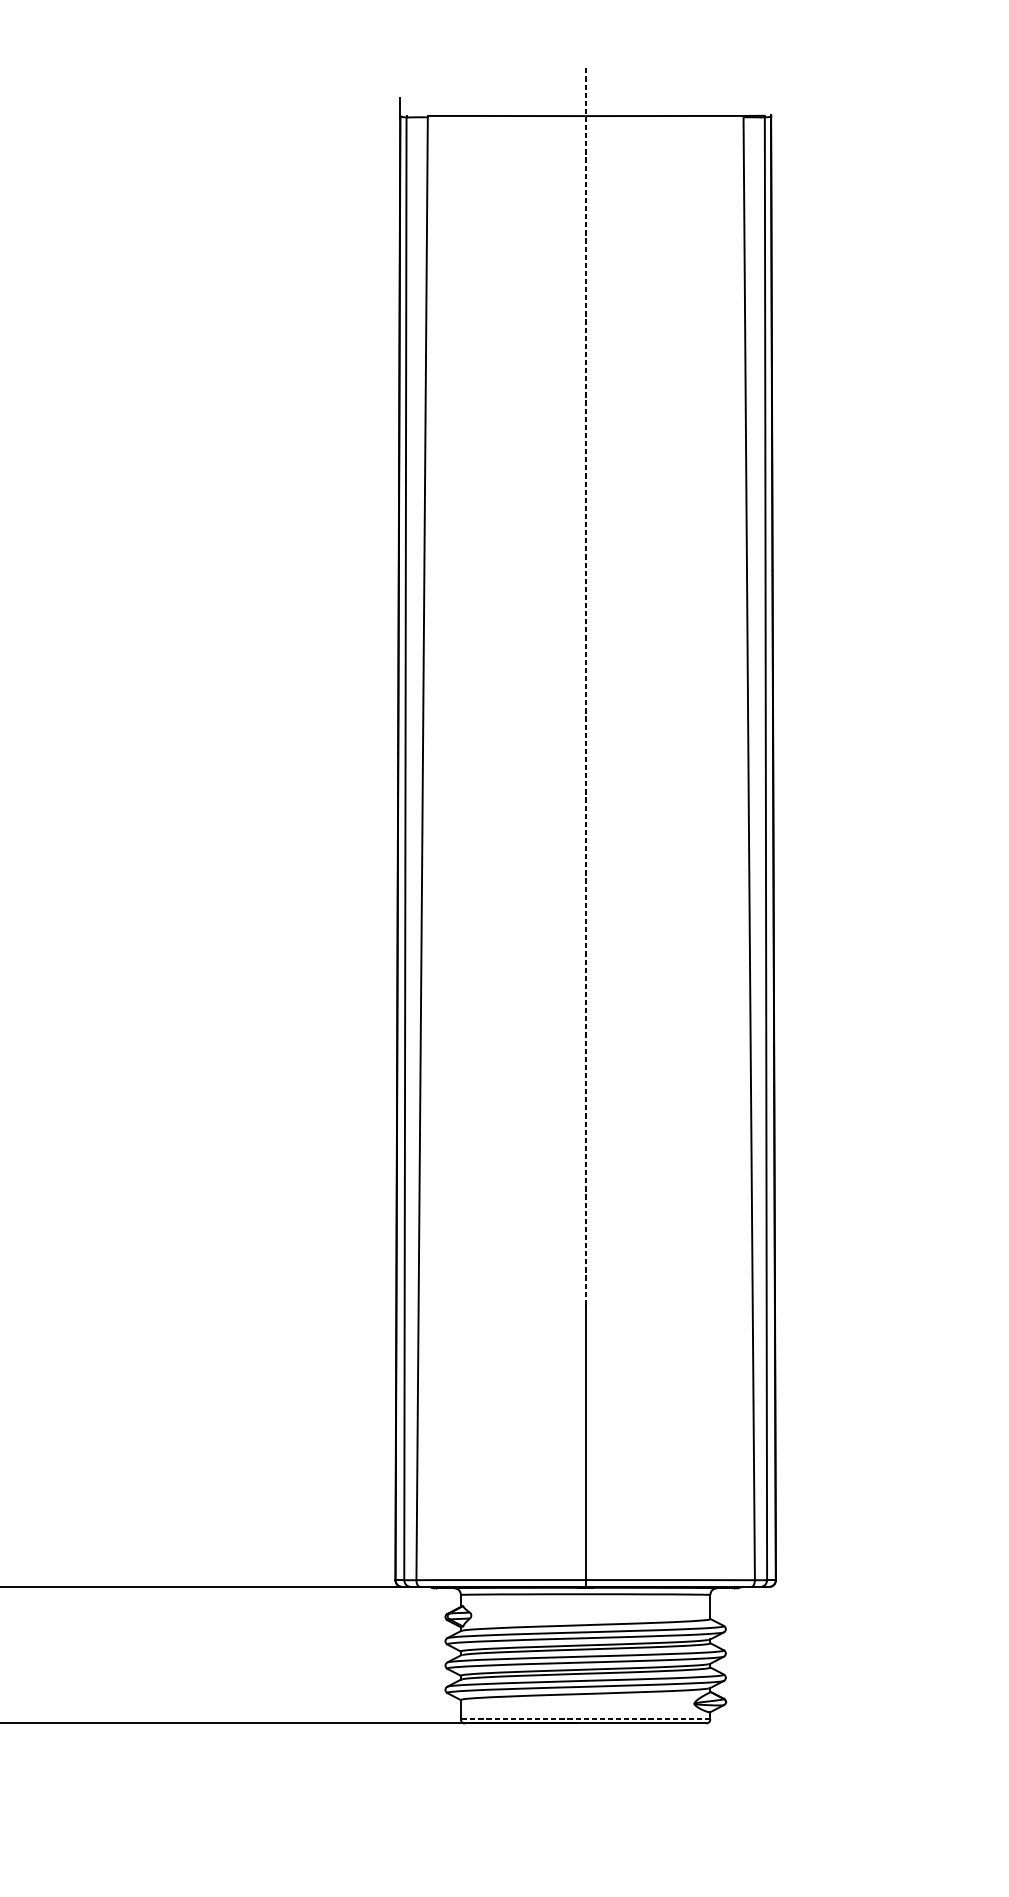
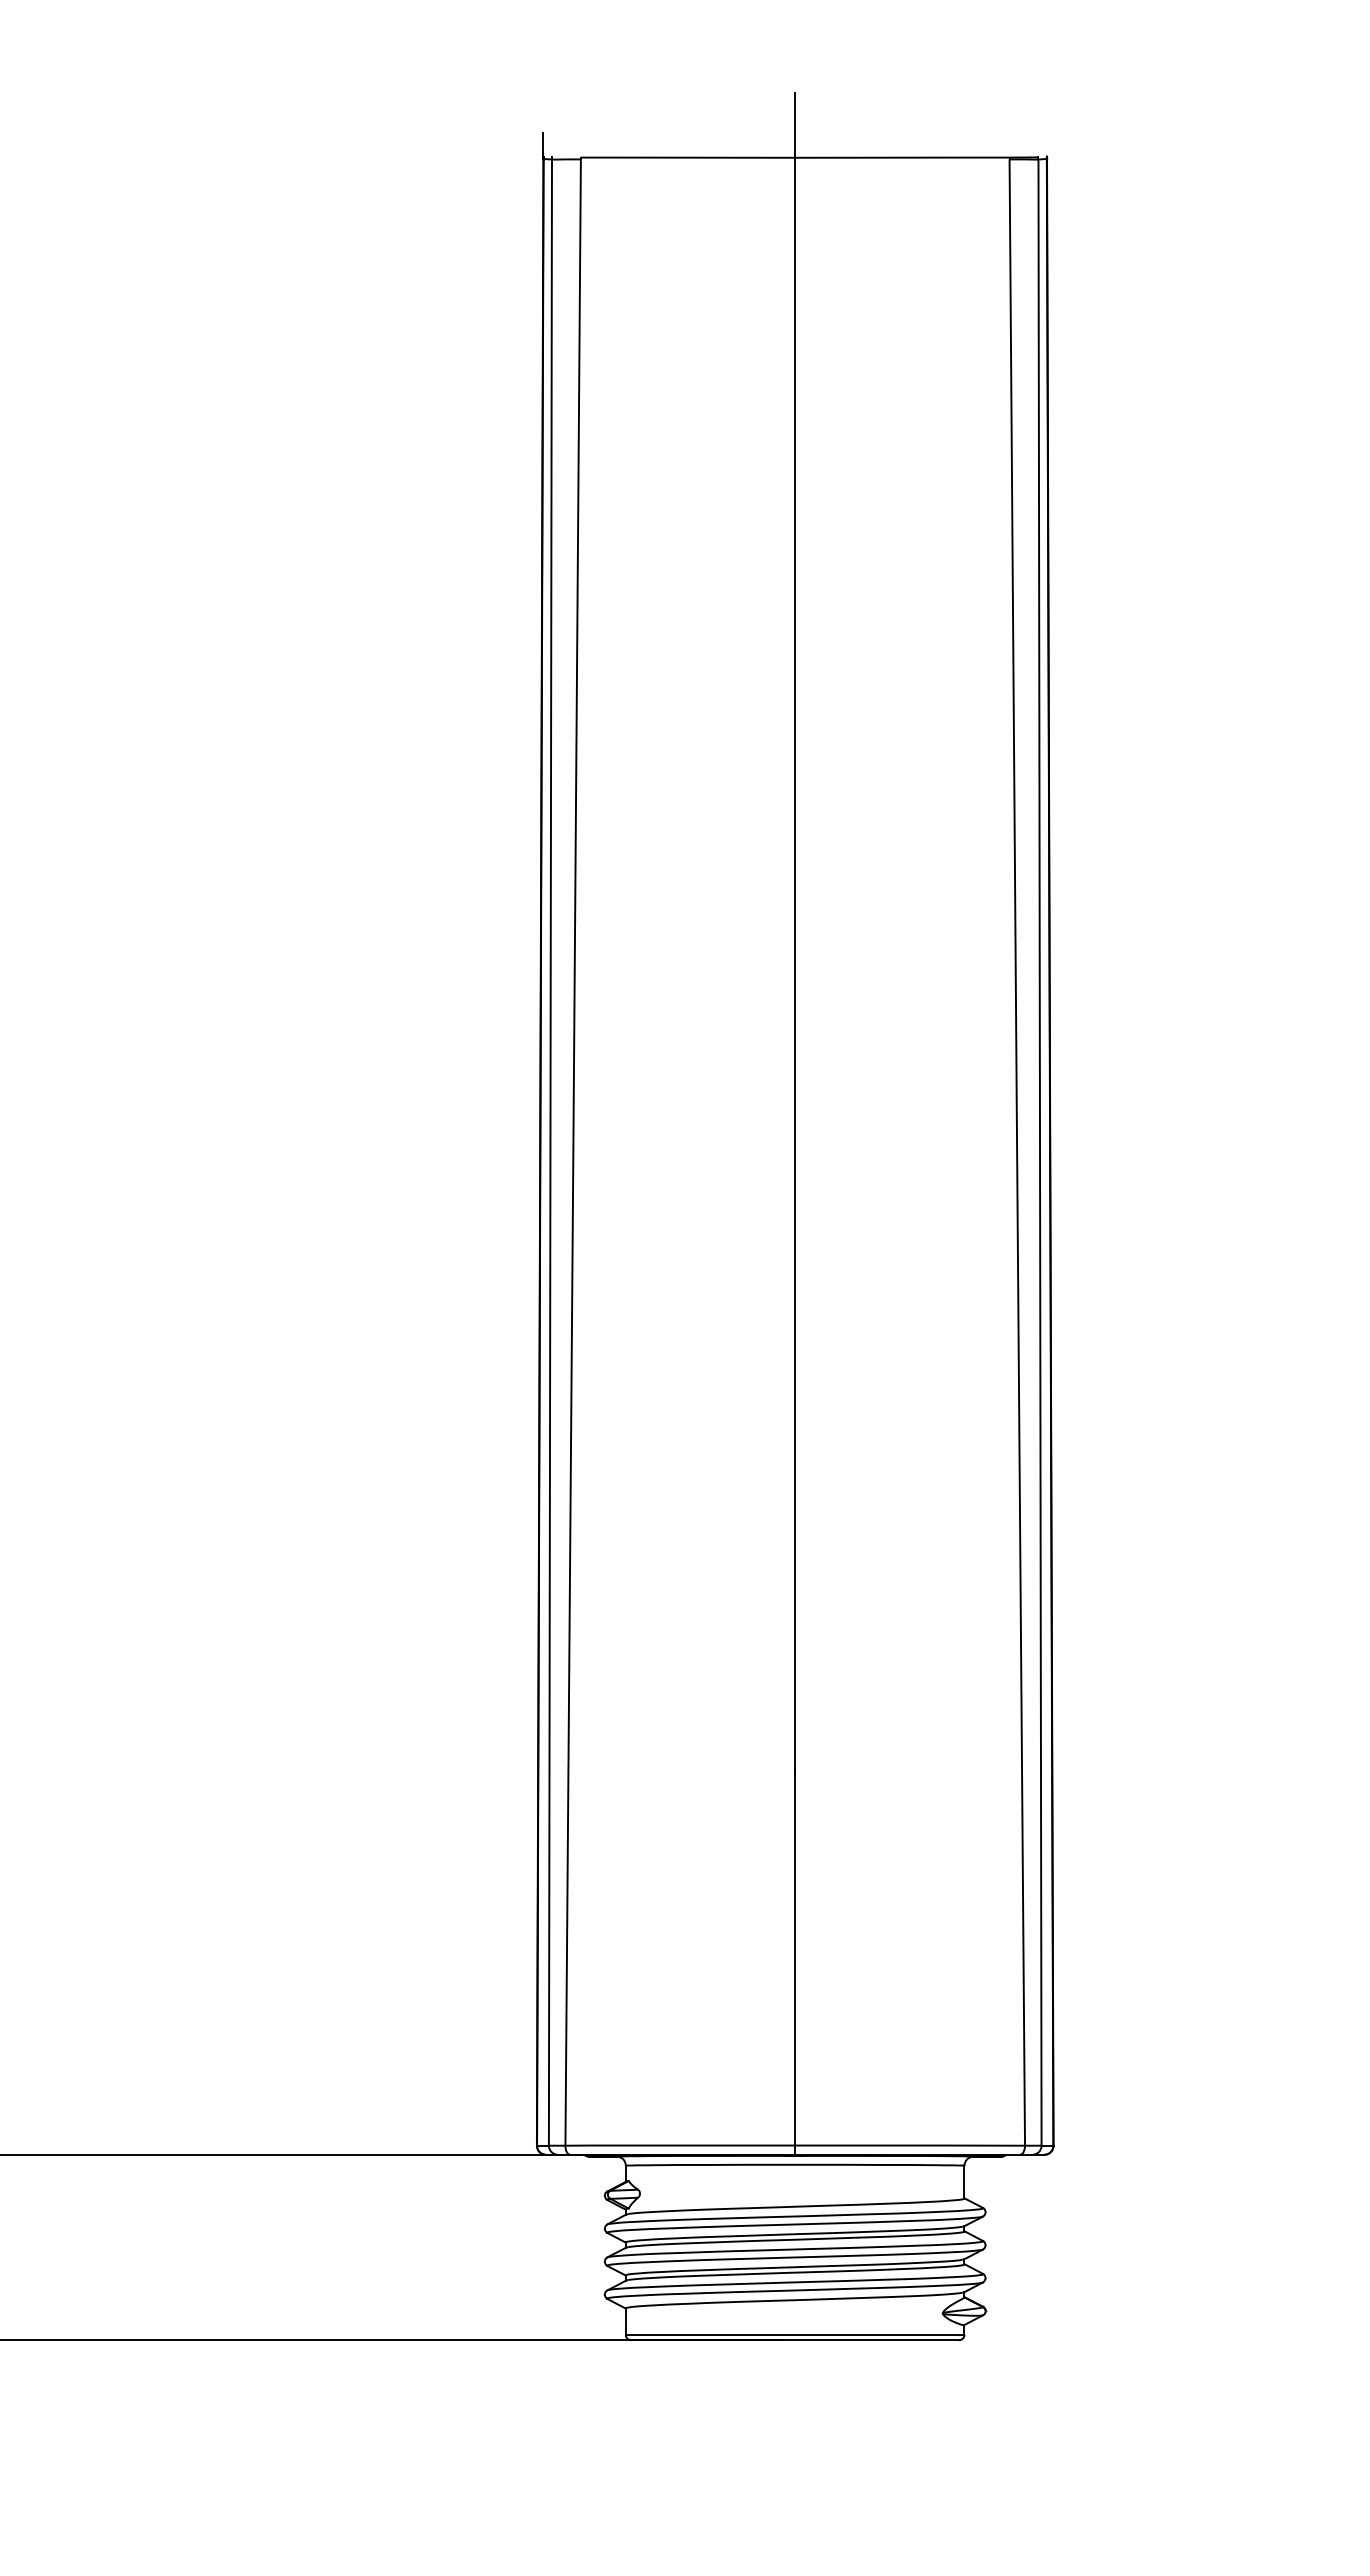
line: (585, 686) -> (795, 932), dashed -> solid
line: (585, 1719) -> (794, 2334), dashed -> solid

